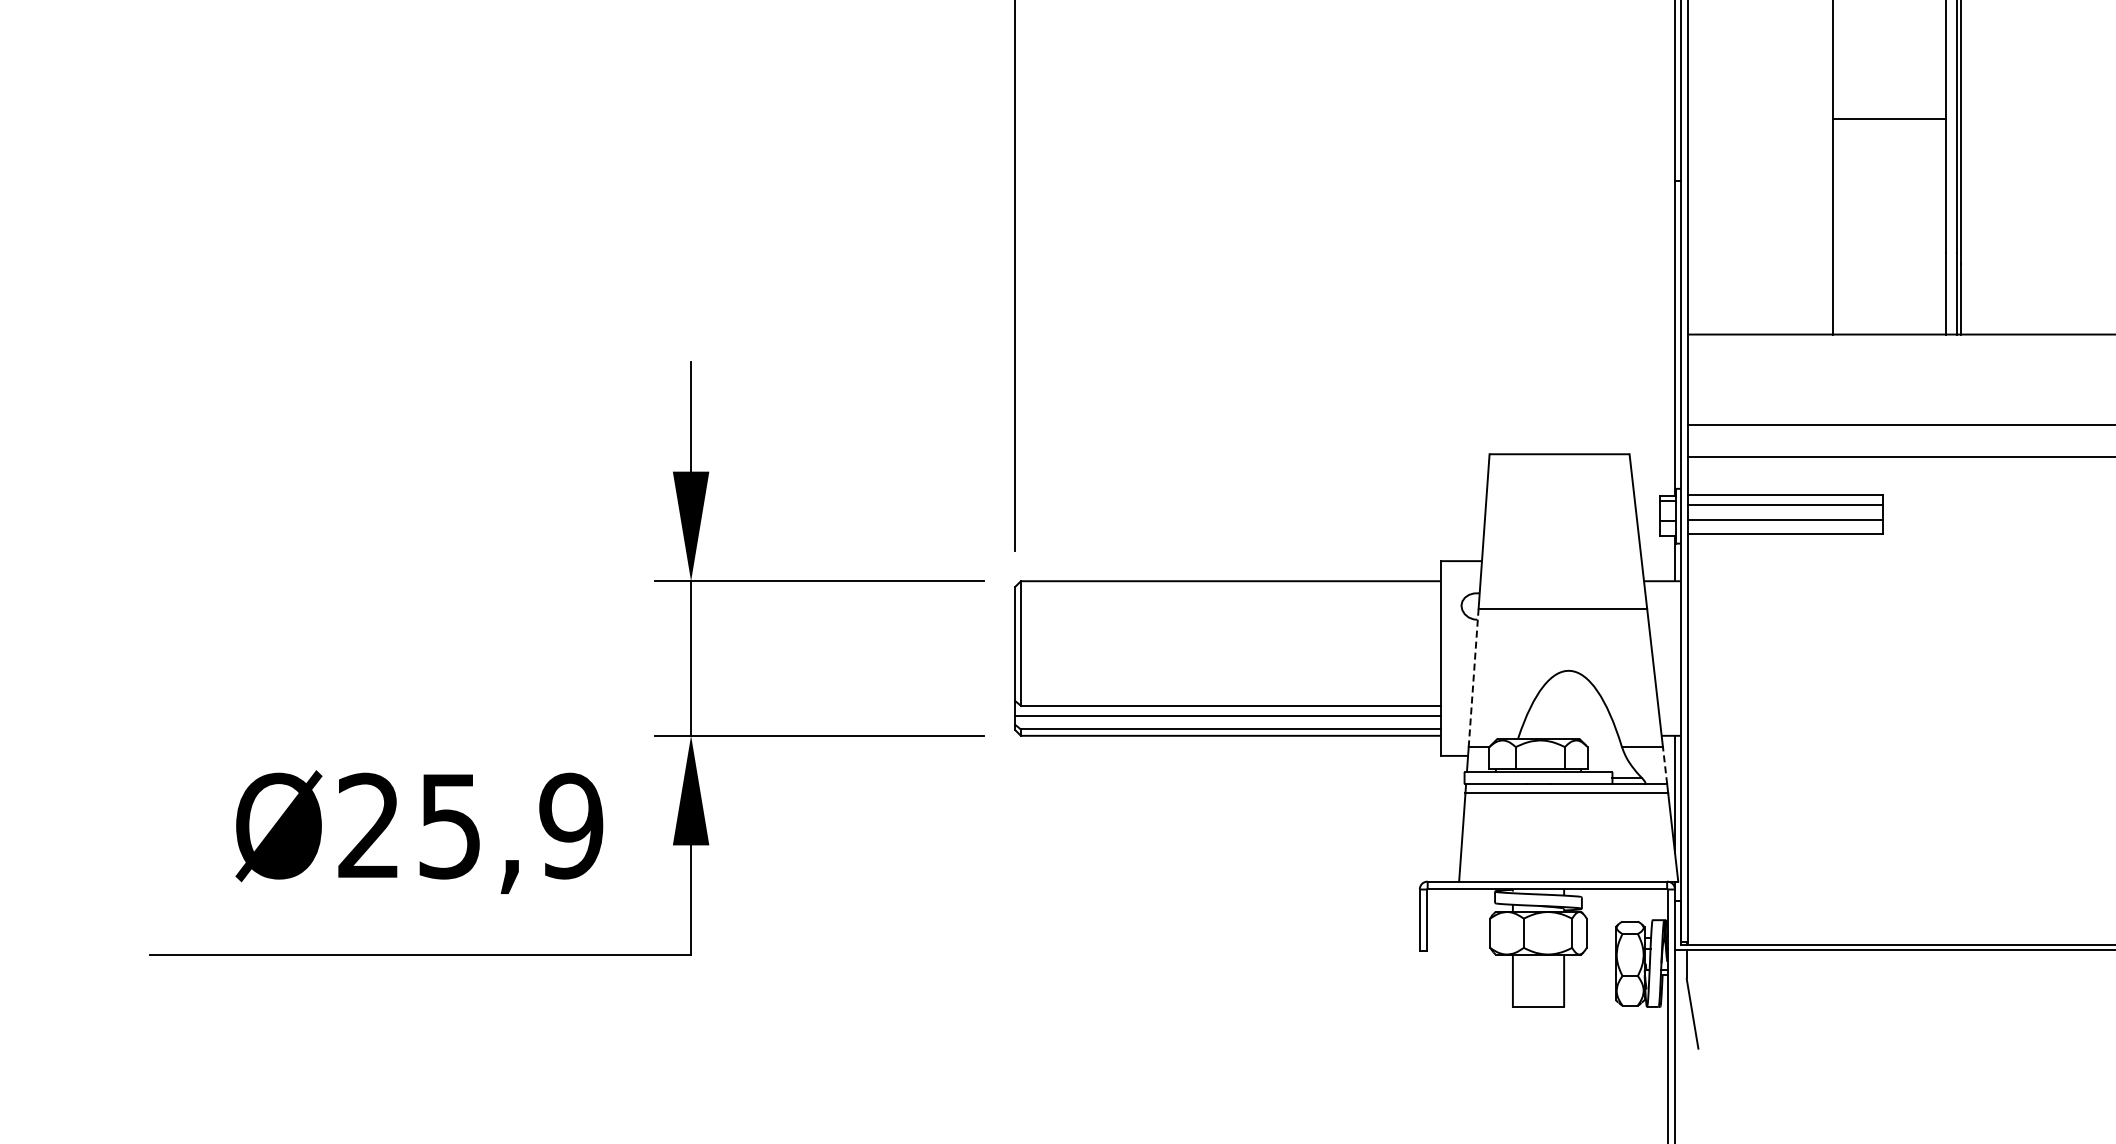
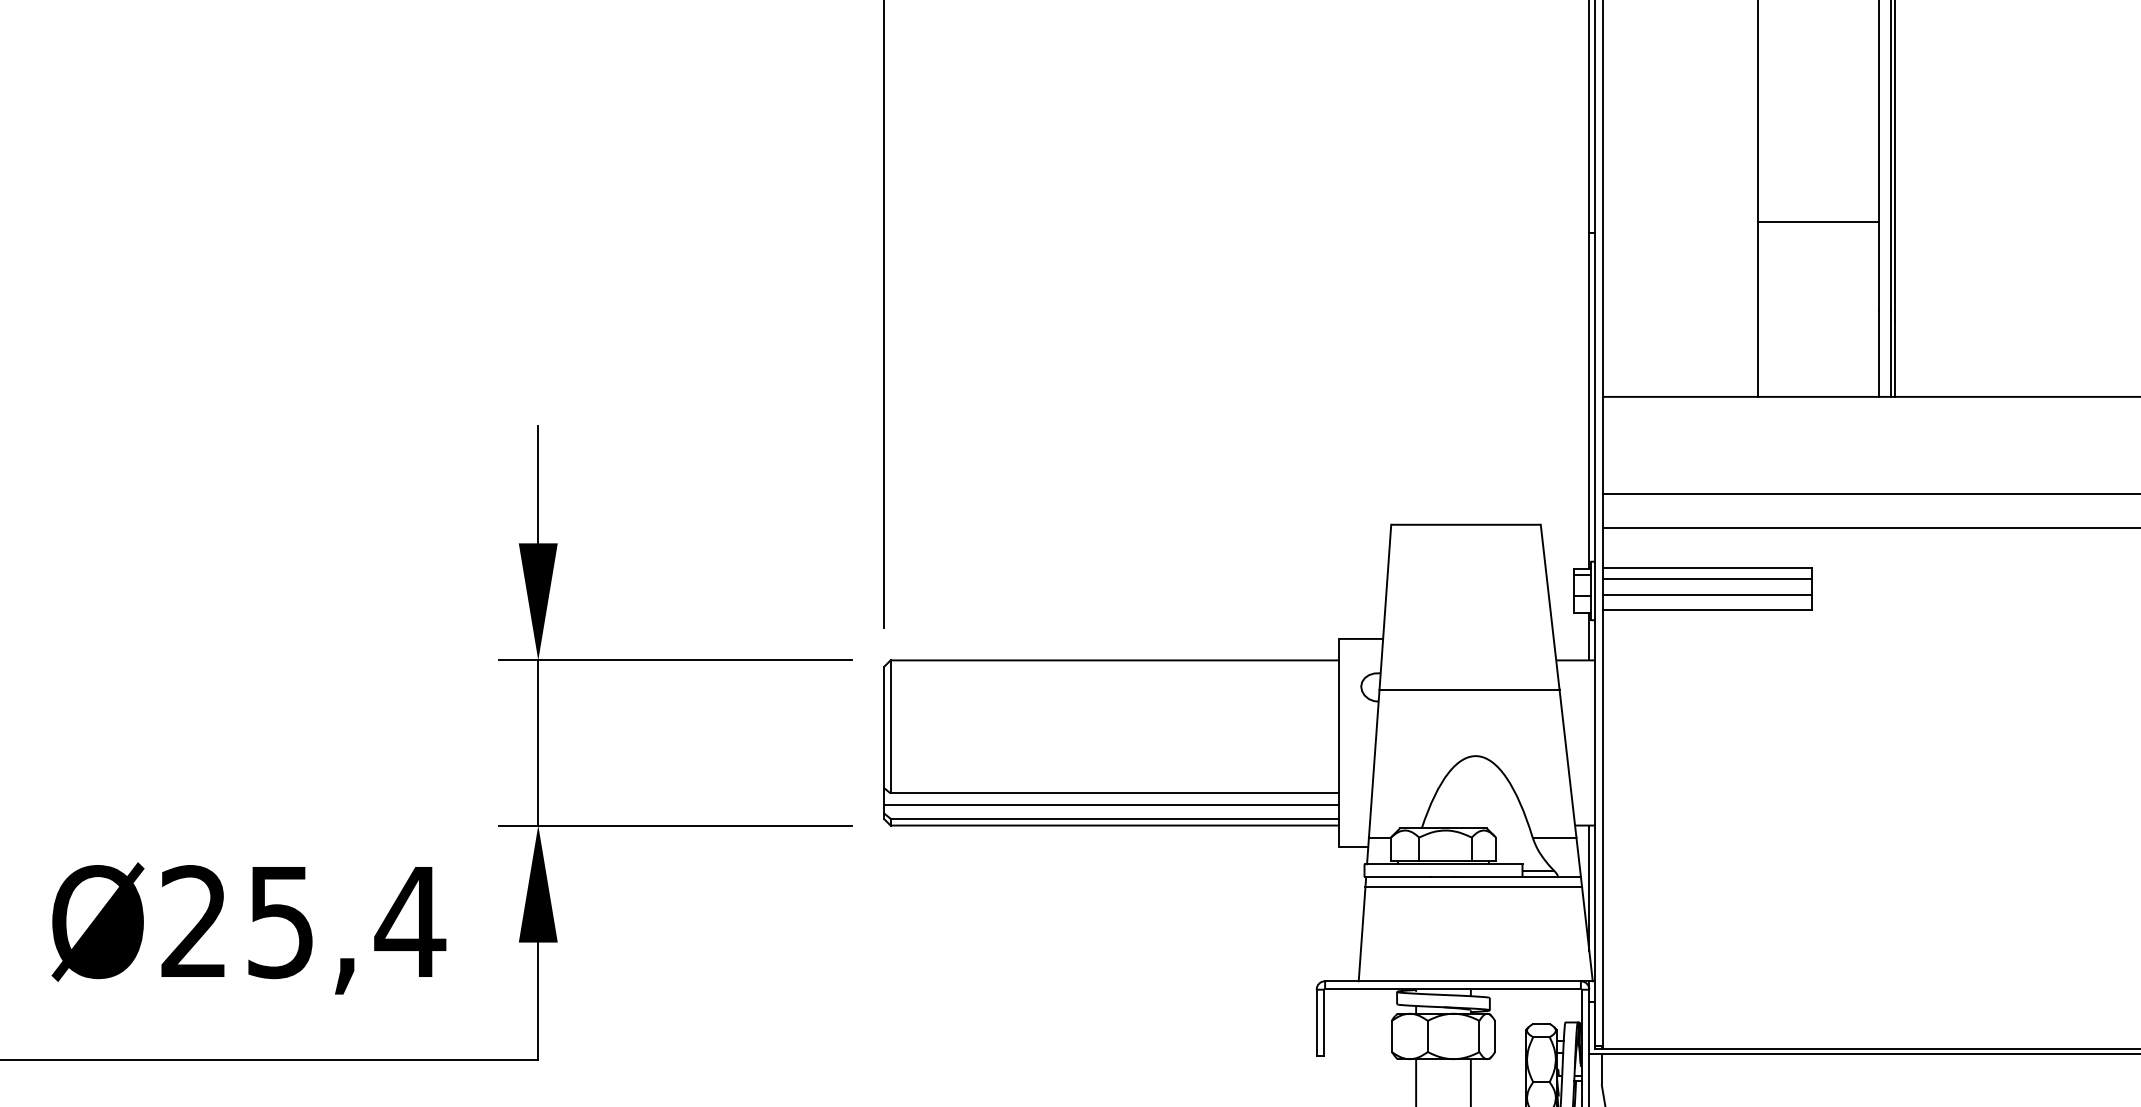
line: (1889, 119) -> (1818, 222), moved
line: (1473, 678) -> (1374, 764), dashed -> solid
line: (1665, 765) -> (1579, 857), dashed -> solid
text: (570, 825) -> (409, 921), Ø25,9 -> Ø25,4

